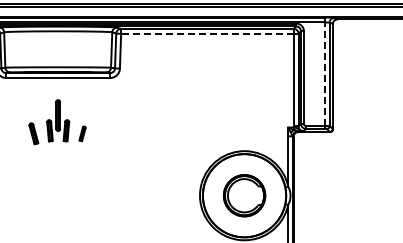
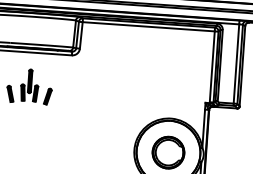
line: (206, 33) -> (148, 26), dashed -> solid
line: (324, 74) -> (236, 64), dashed -> solid
part: (82, 133) -> (47, 96), size x1.43

